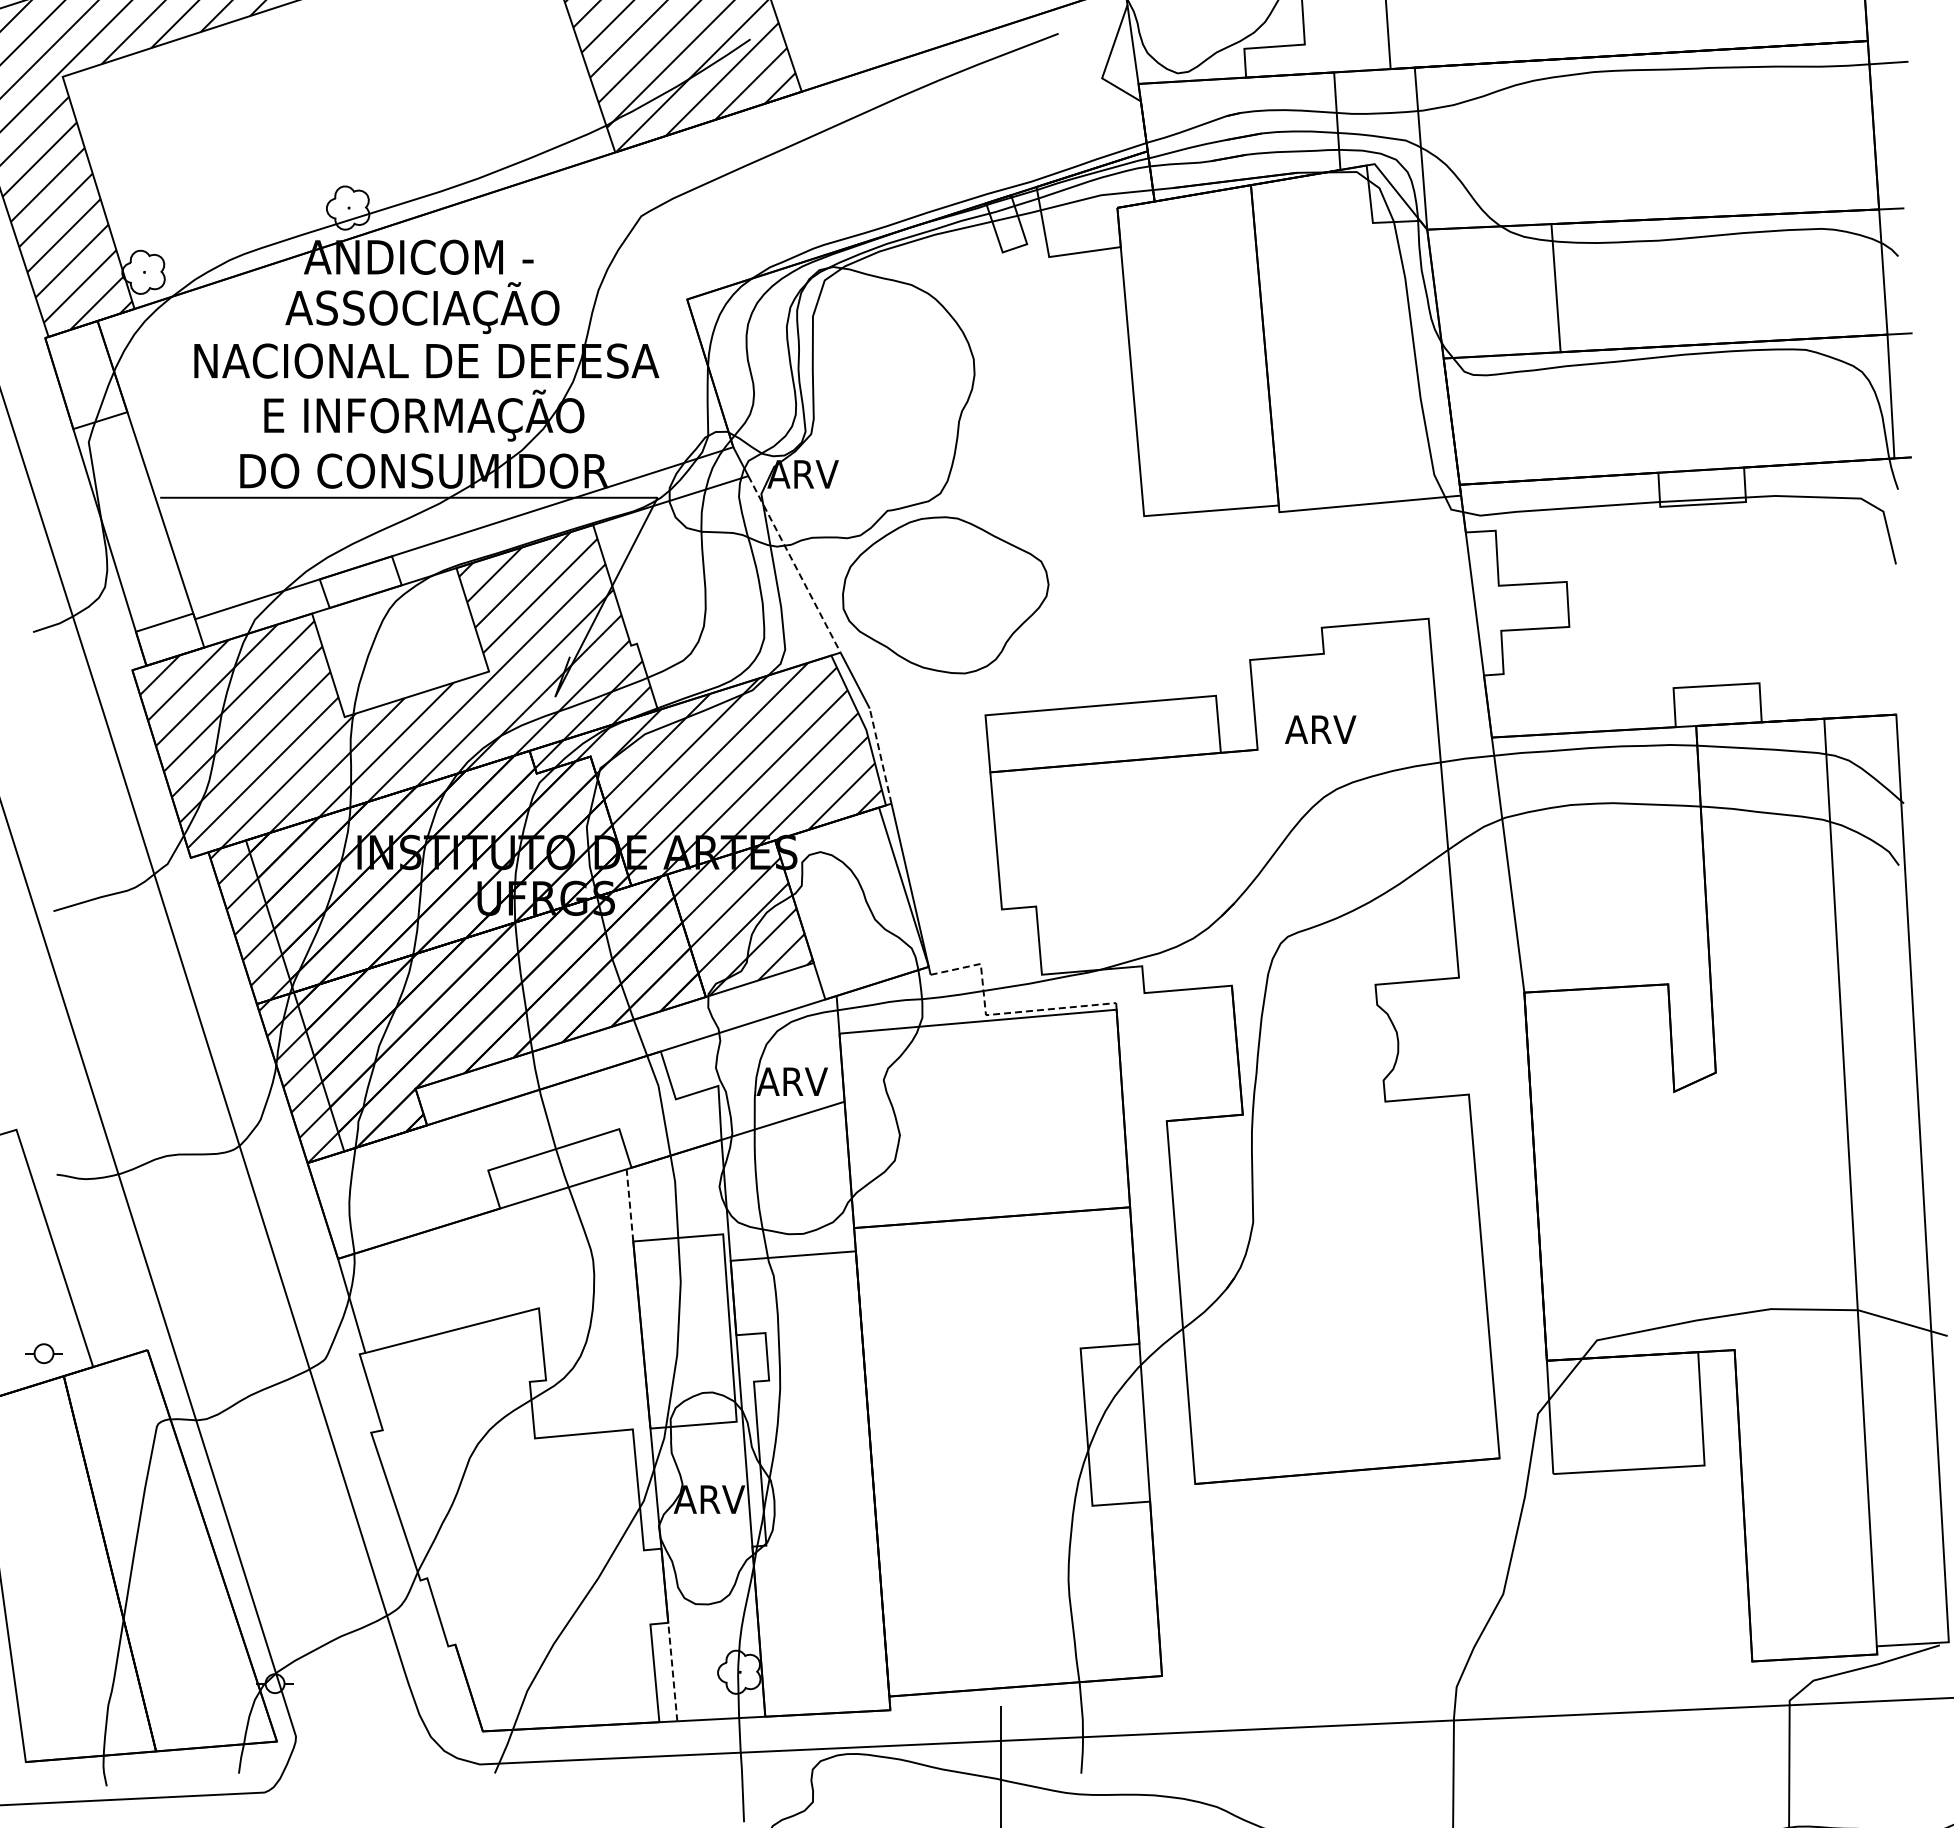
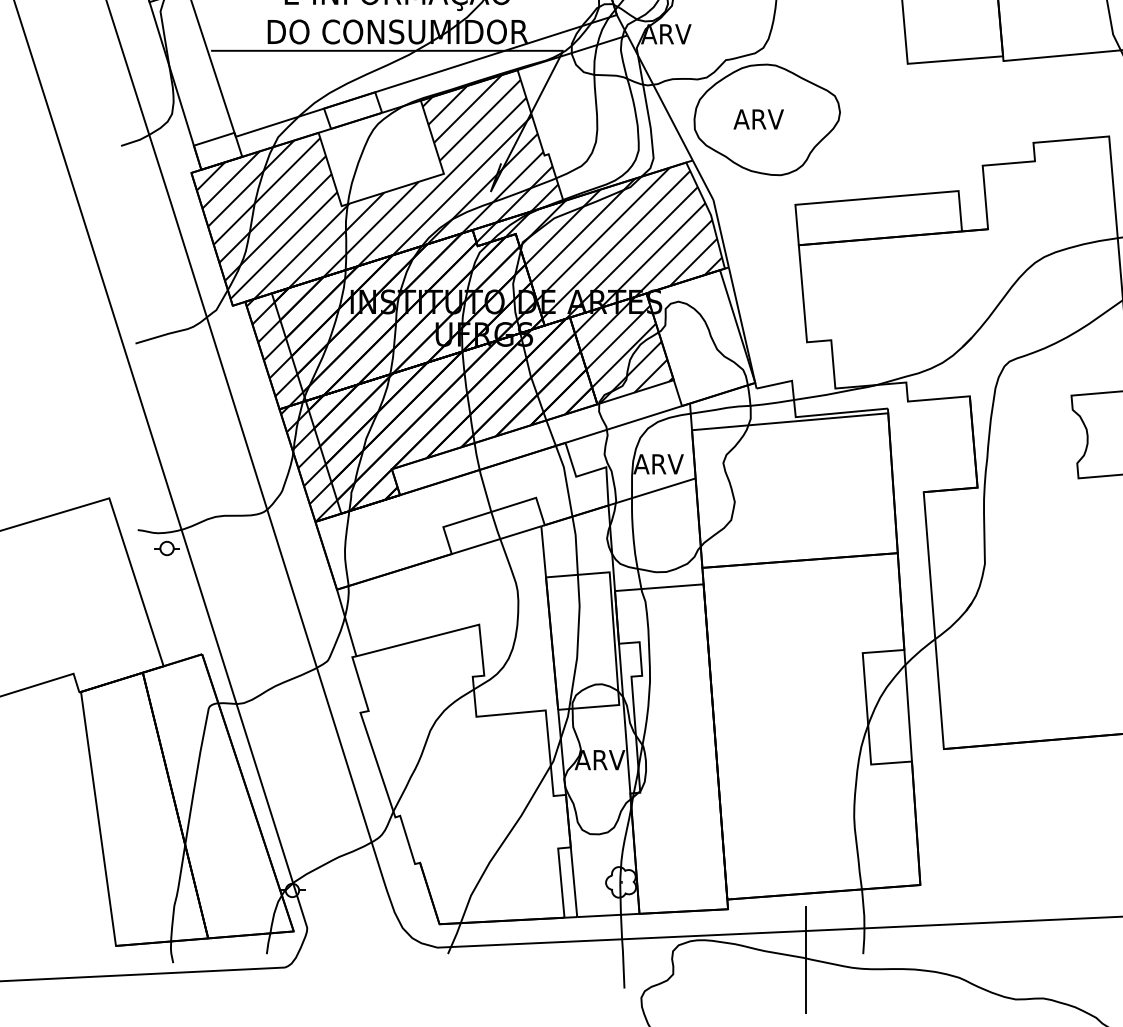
line: (794, 564) -> (660, 98), dashed -> solid
text: (1320, 729) -> (758, 119), moved
line: (880, 756) -> (721, 234), dashed -> solid
line: (998, 1014) -> (804, 416), dashed -> solid
line: (629, 1204) -> (543, 551), dashed -> solid
part: (43, 1353) -> (166, 548), moved
line: (672, 1671) -> (573, 881), dashed -> solid

